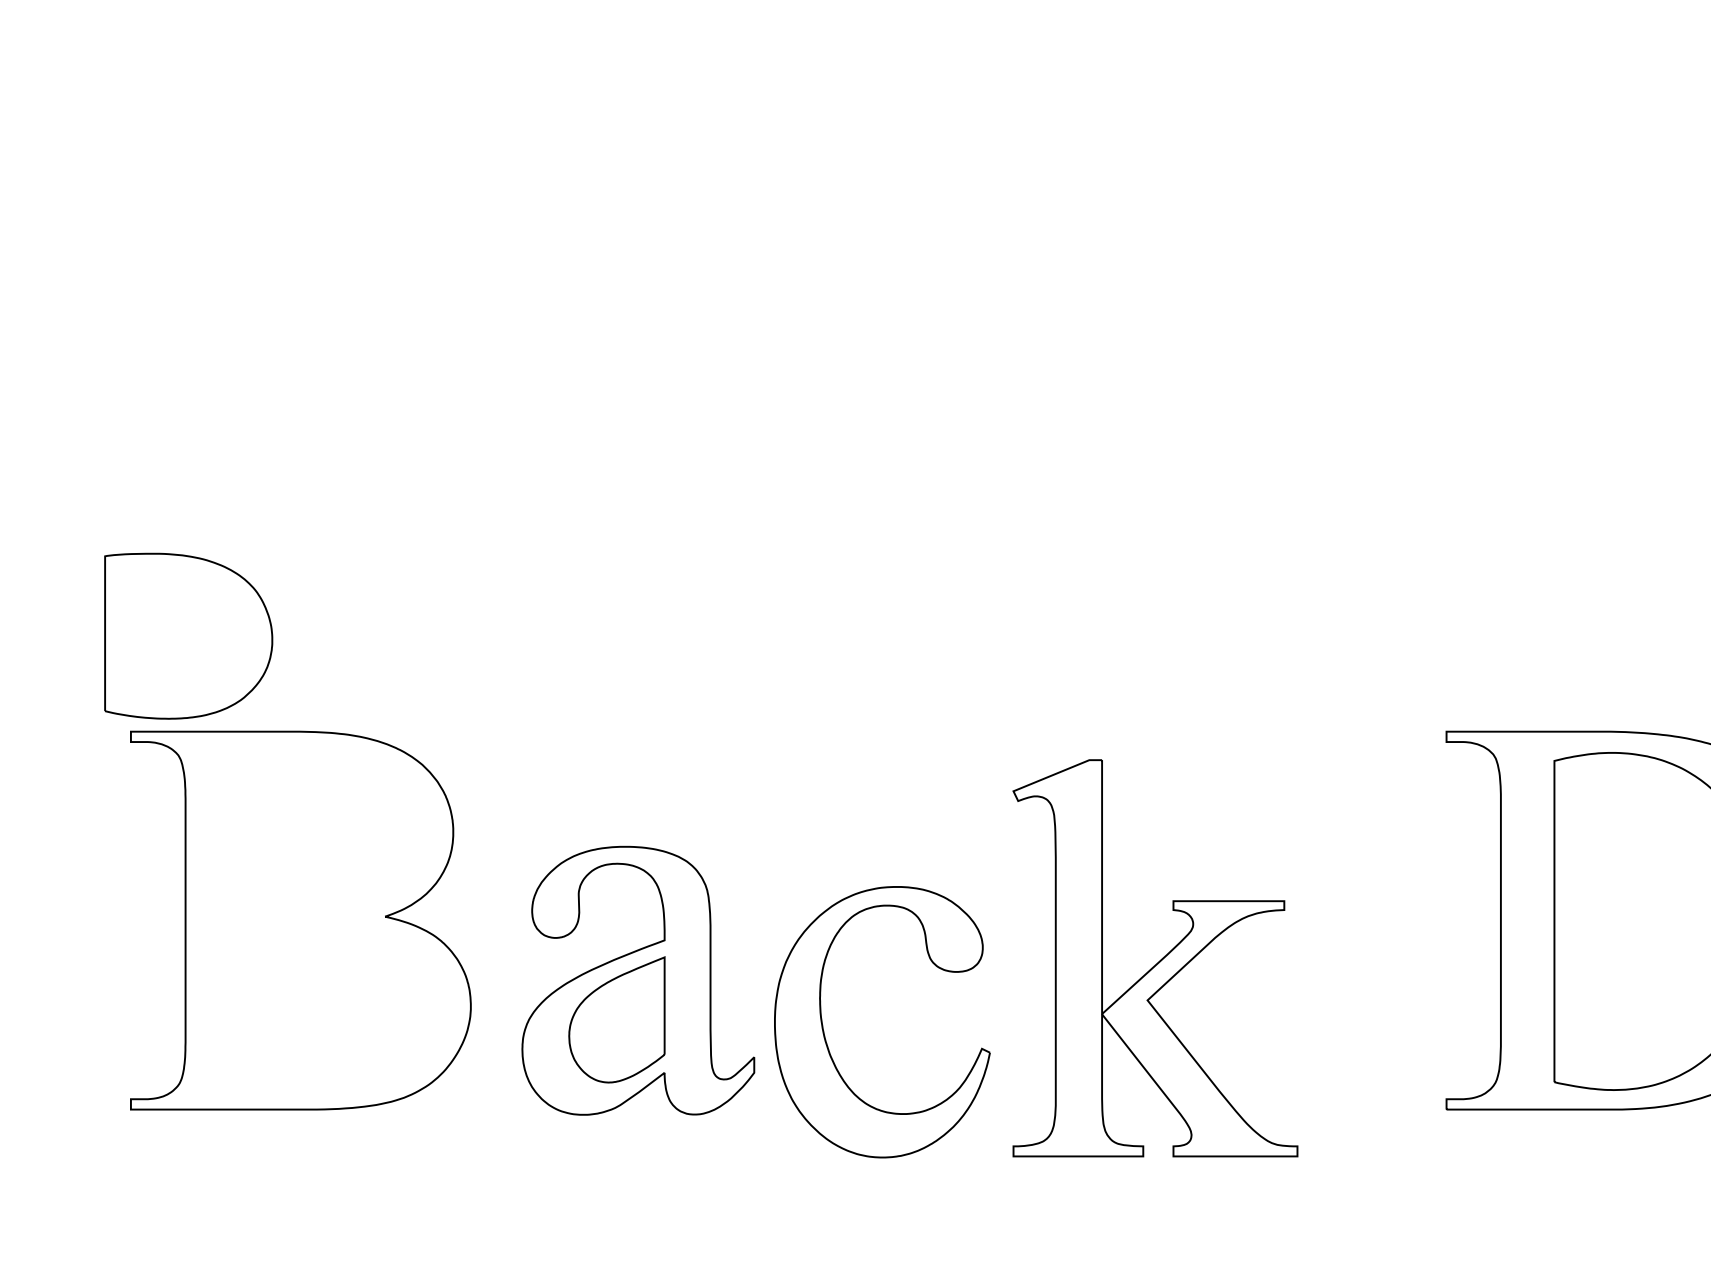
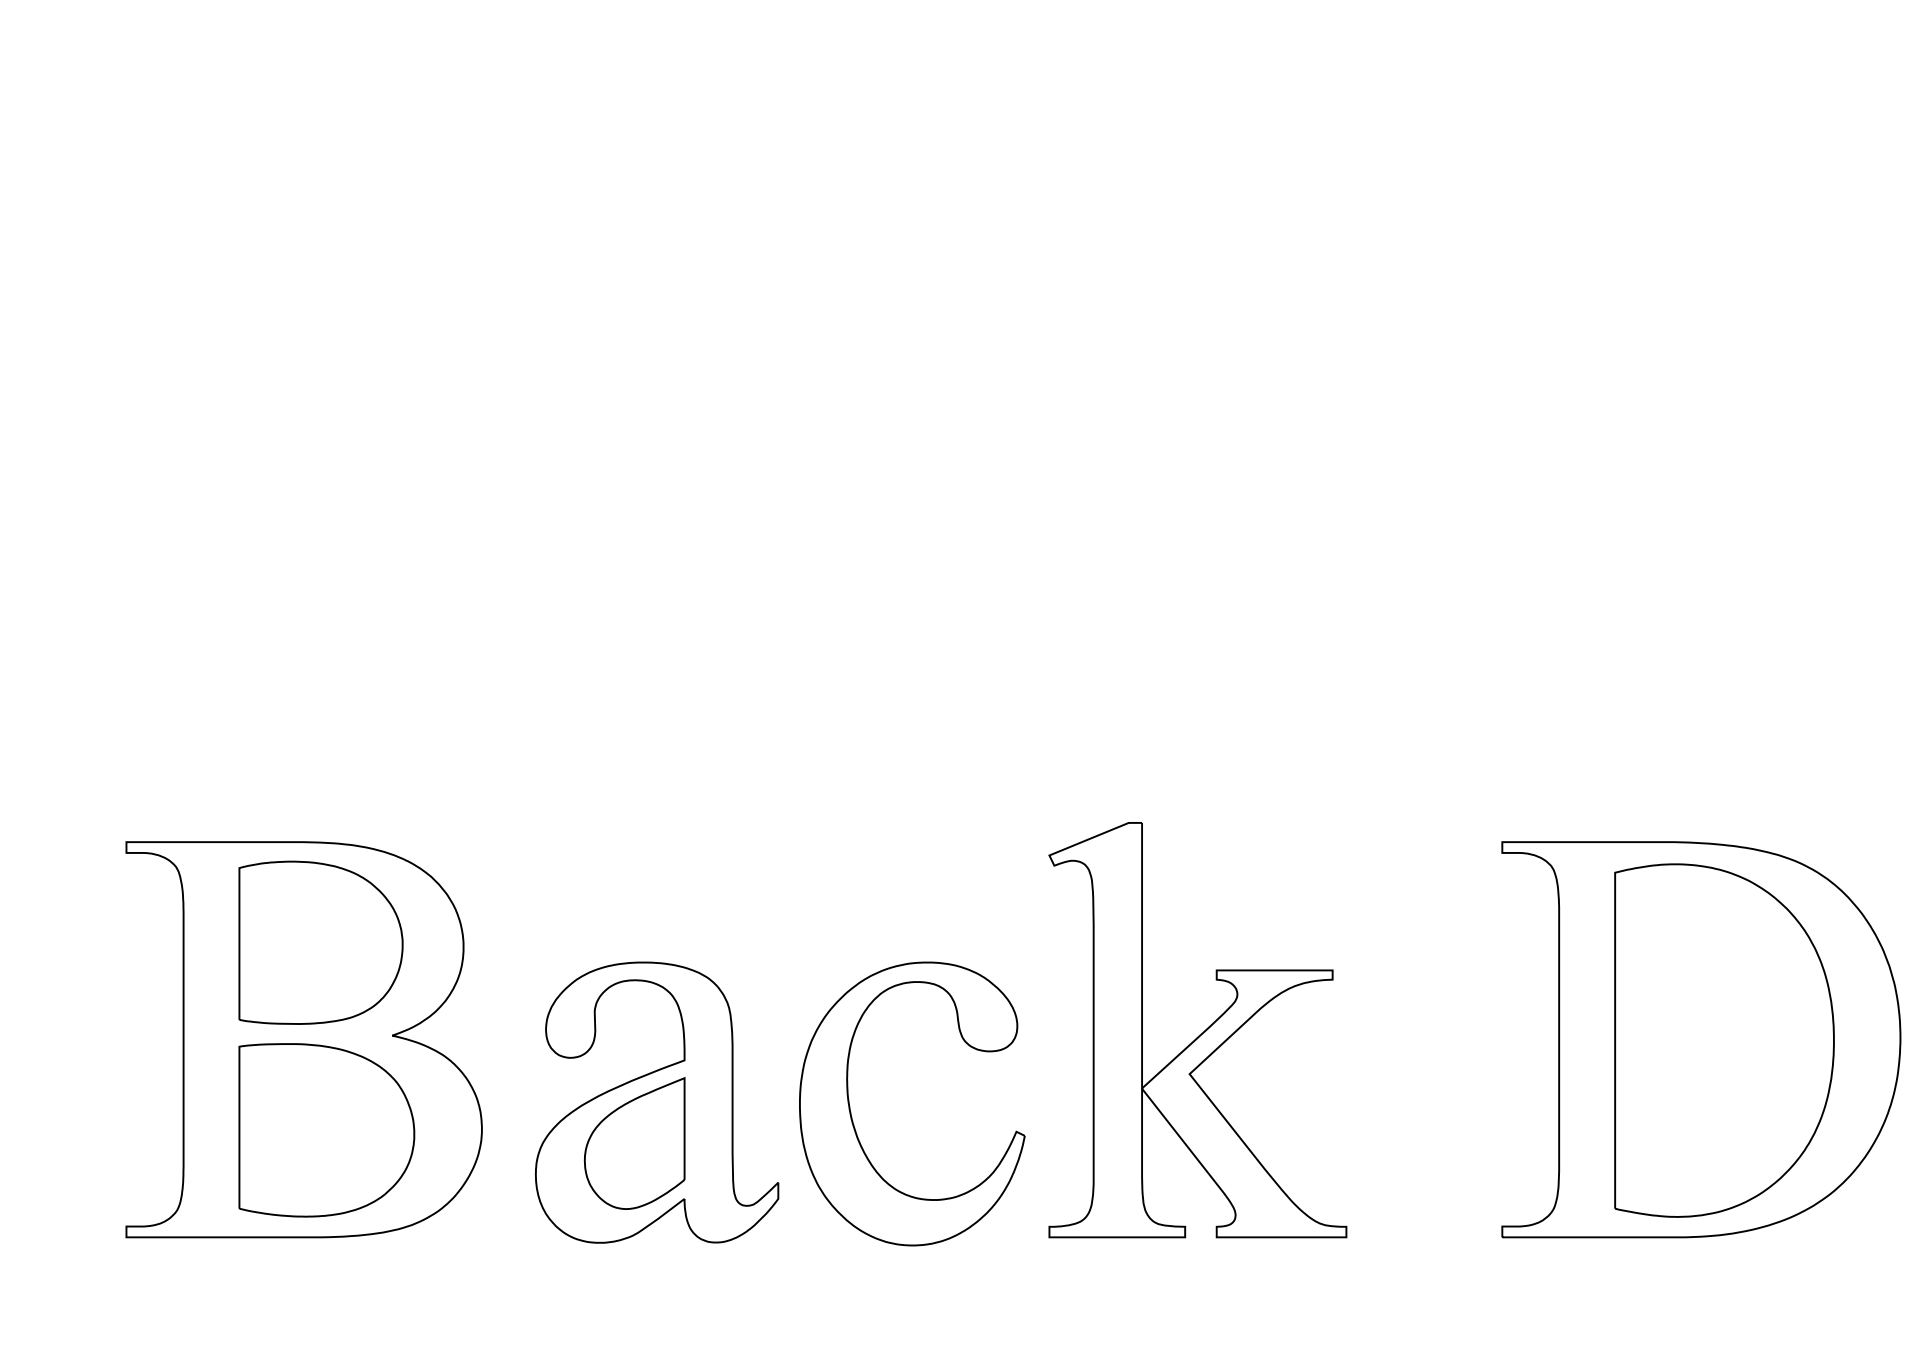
part: (188, 636) -> (326, 1130), moved
part: (316, 827) -> (320, 942), added
part: (1155, 958) -> (1197, 1030), moved
part: (825, 1035) -> (852, 1117), moved

